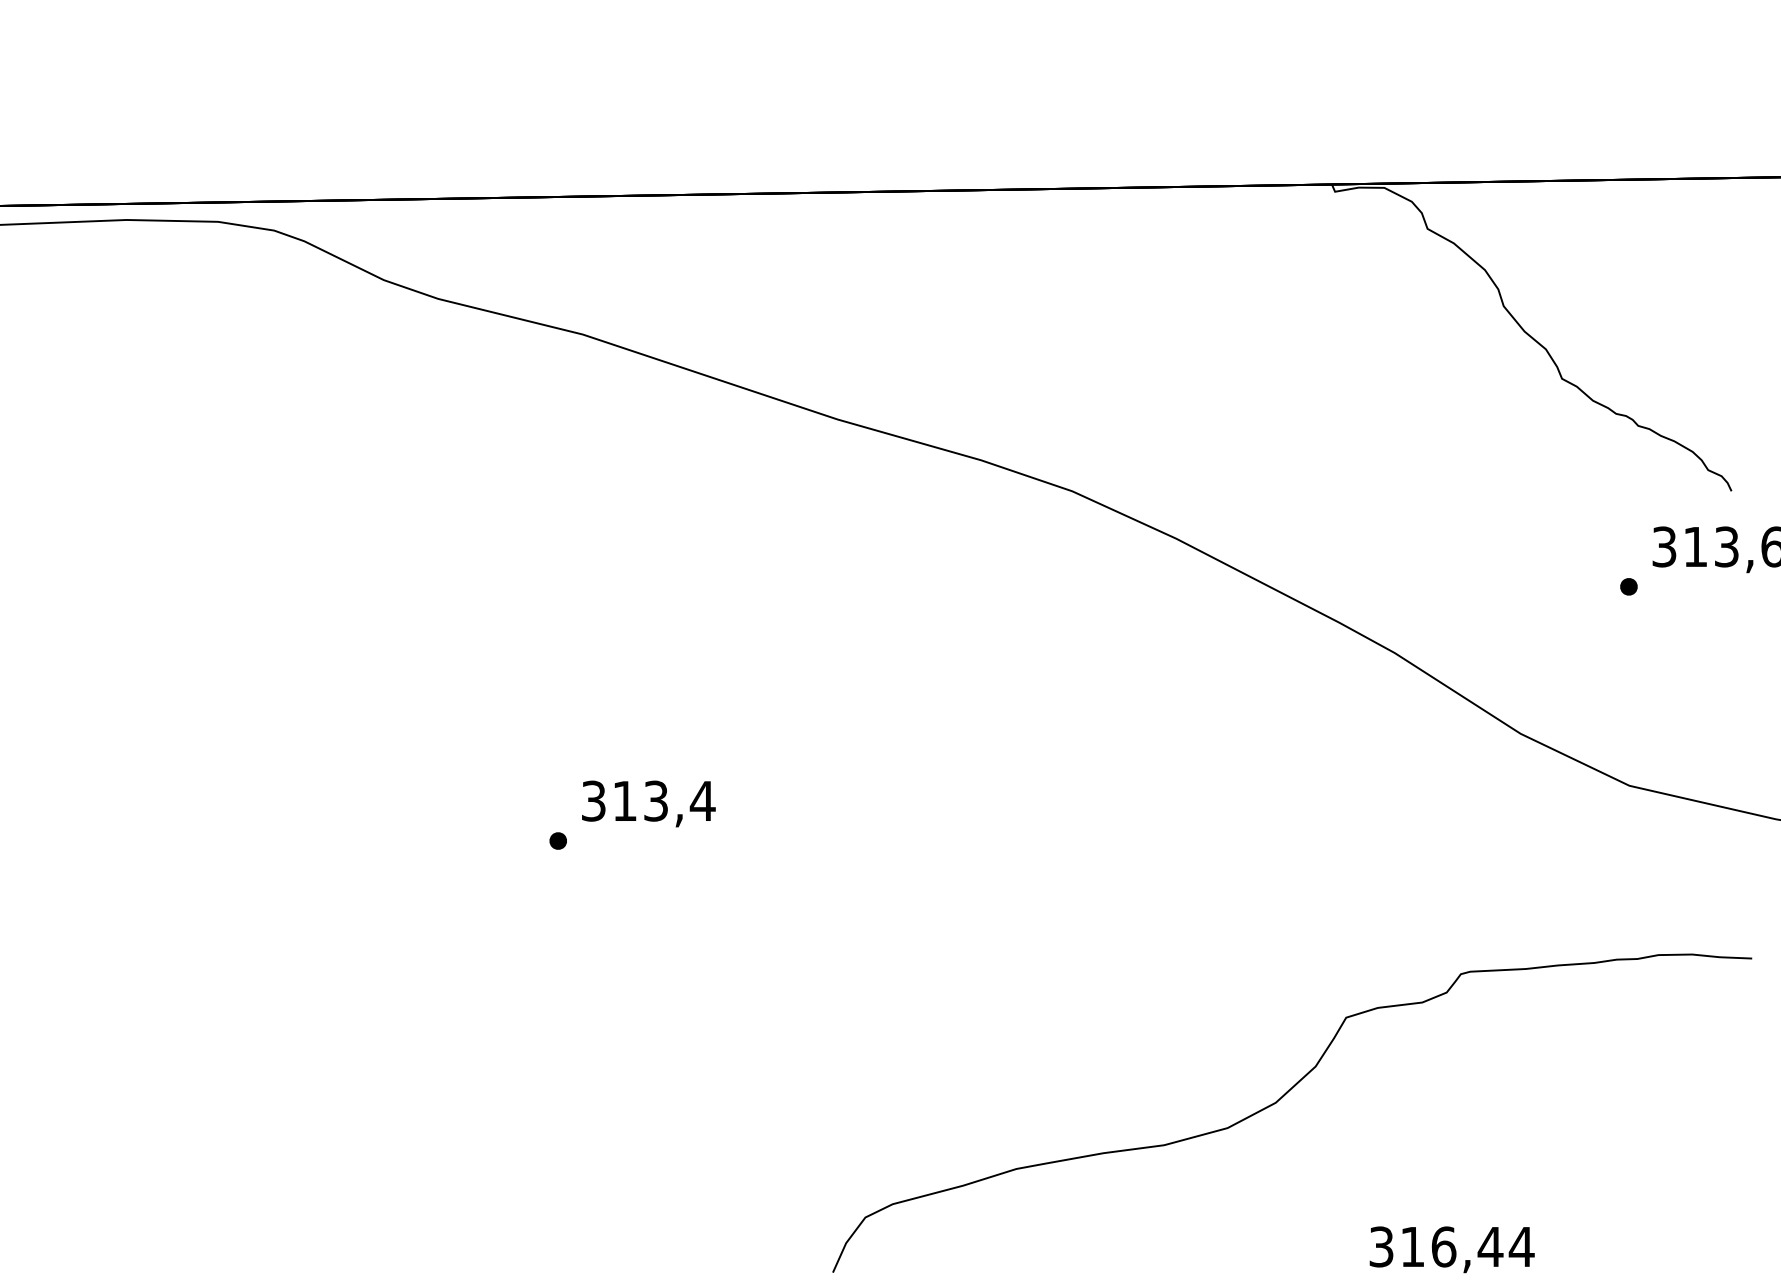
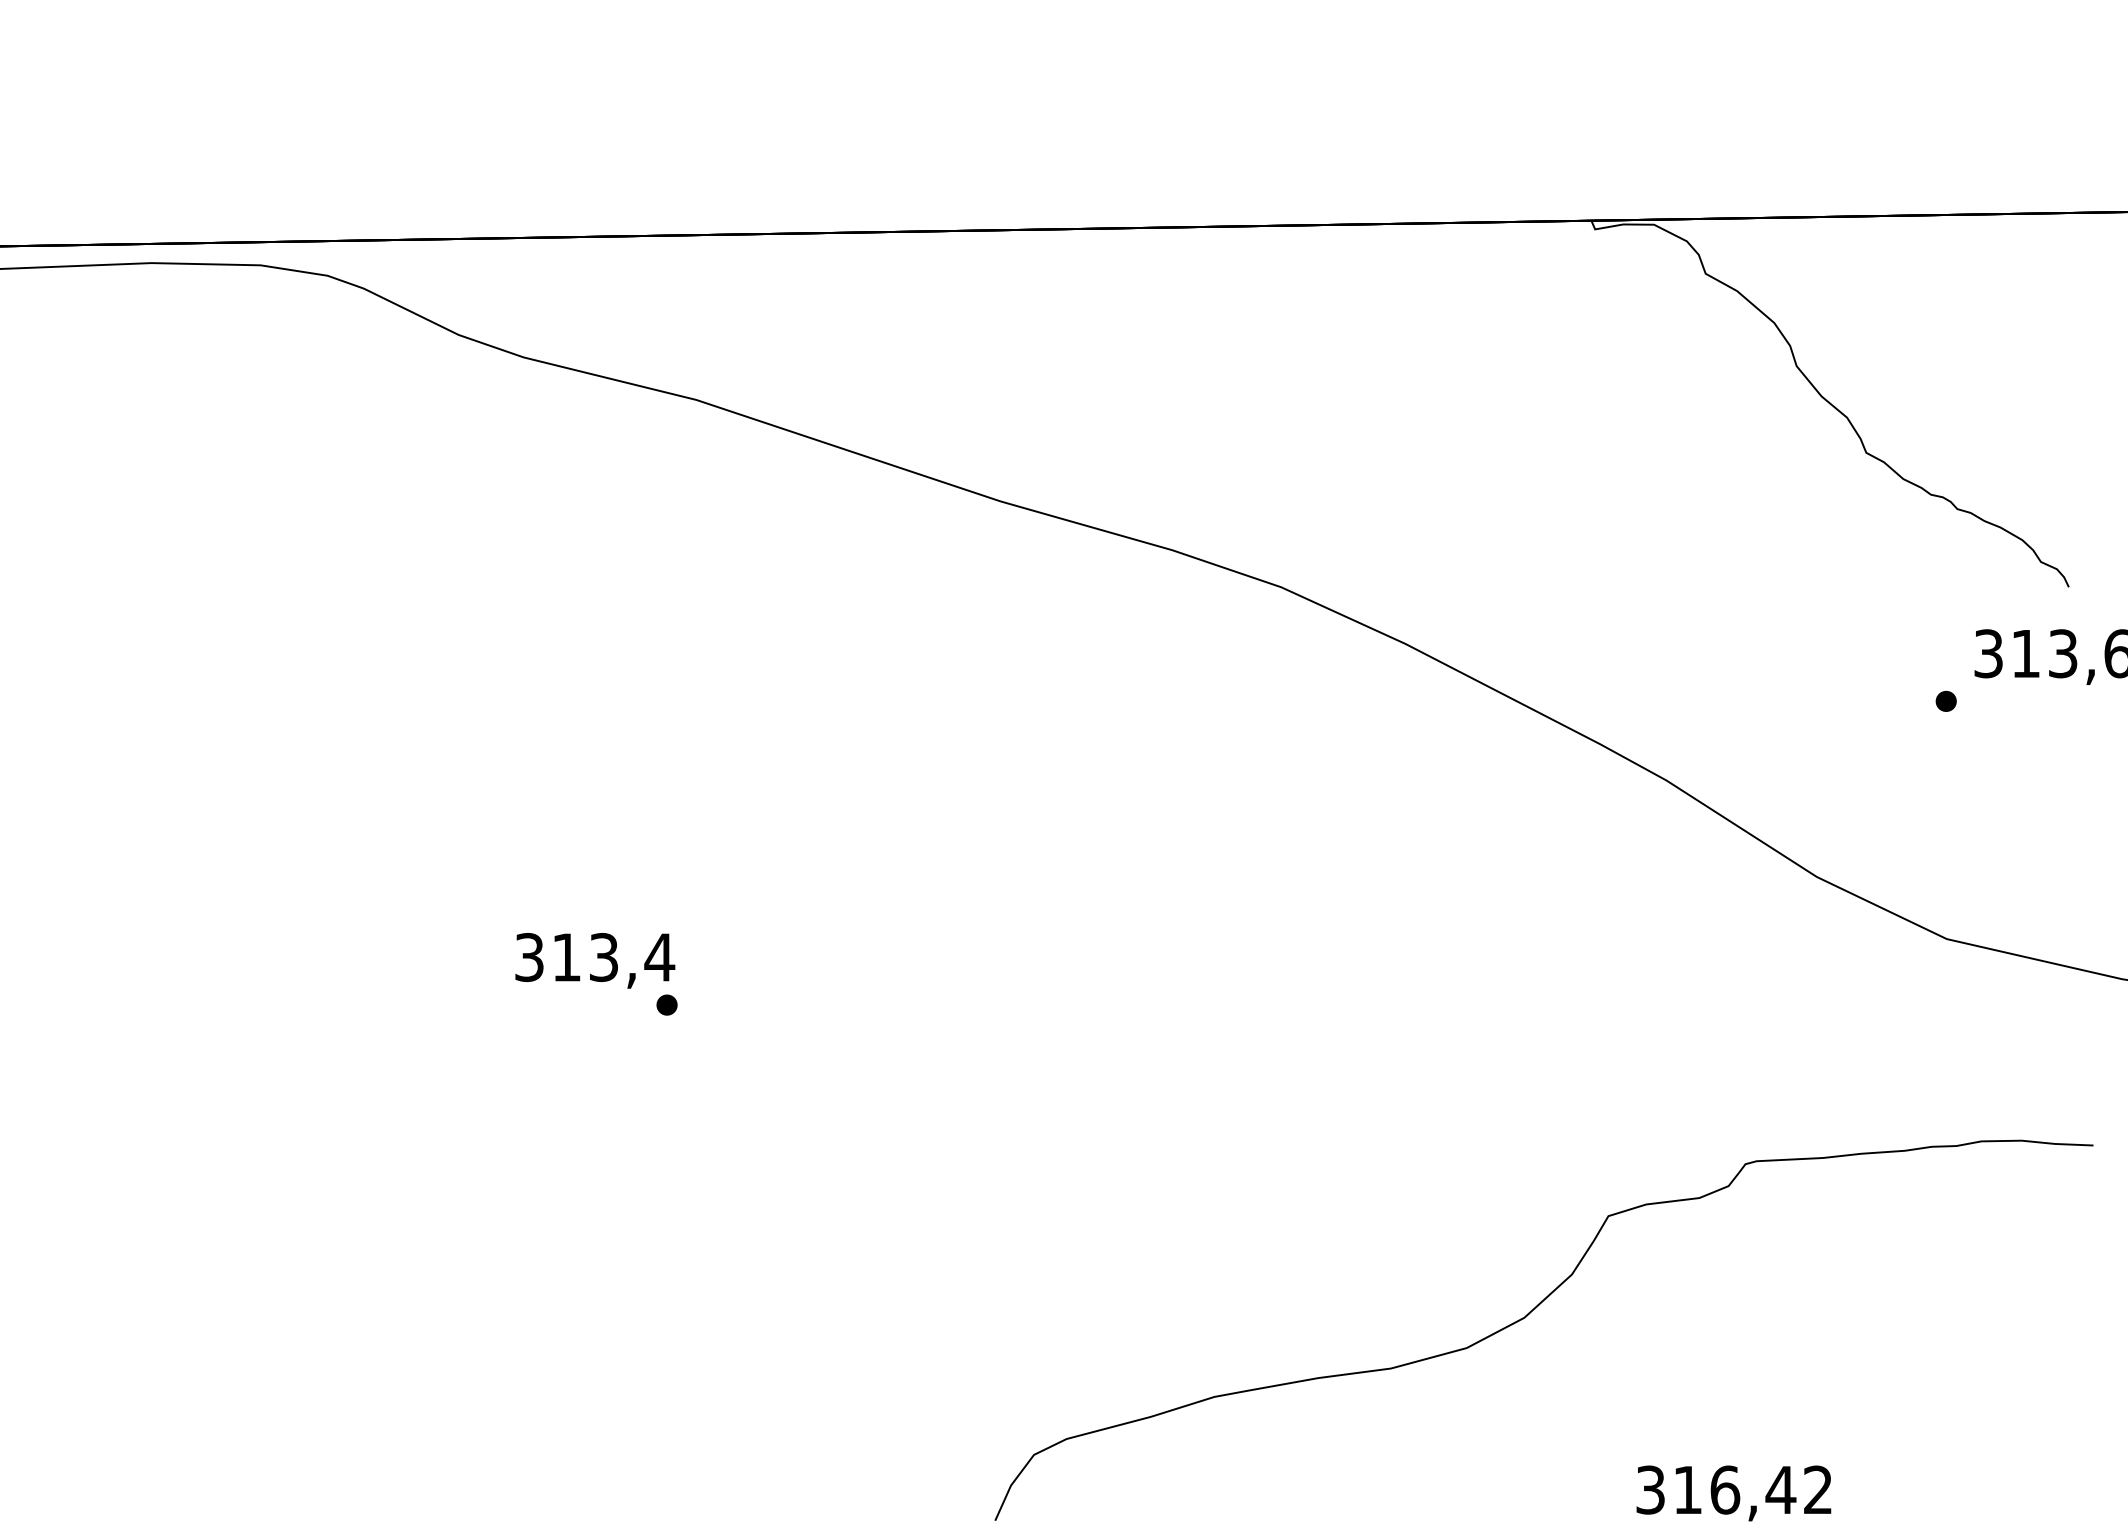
text: (649, 803) -> (595, 960), moved
text: (1521, 1246) -> (1817, 1489), 316,44 -> 316,42

